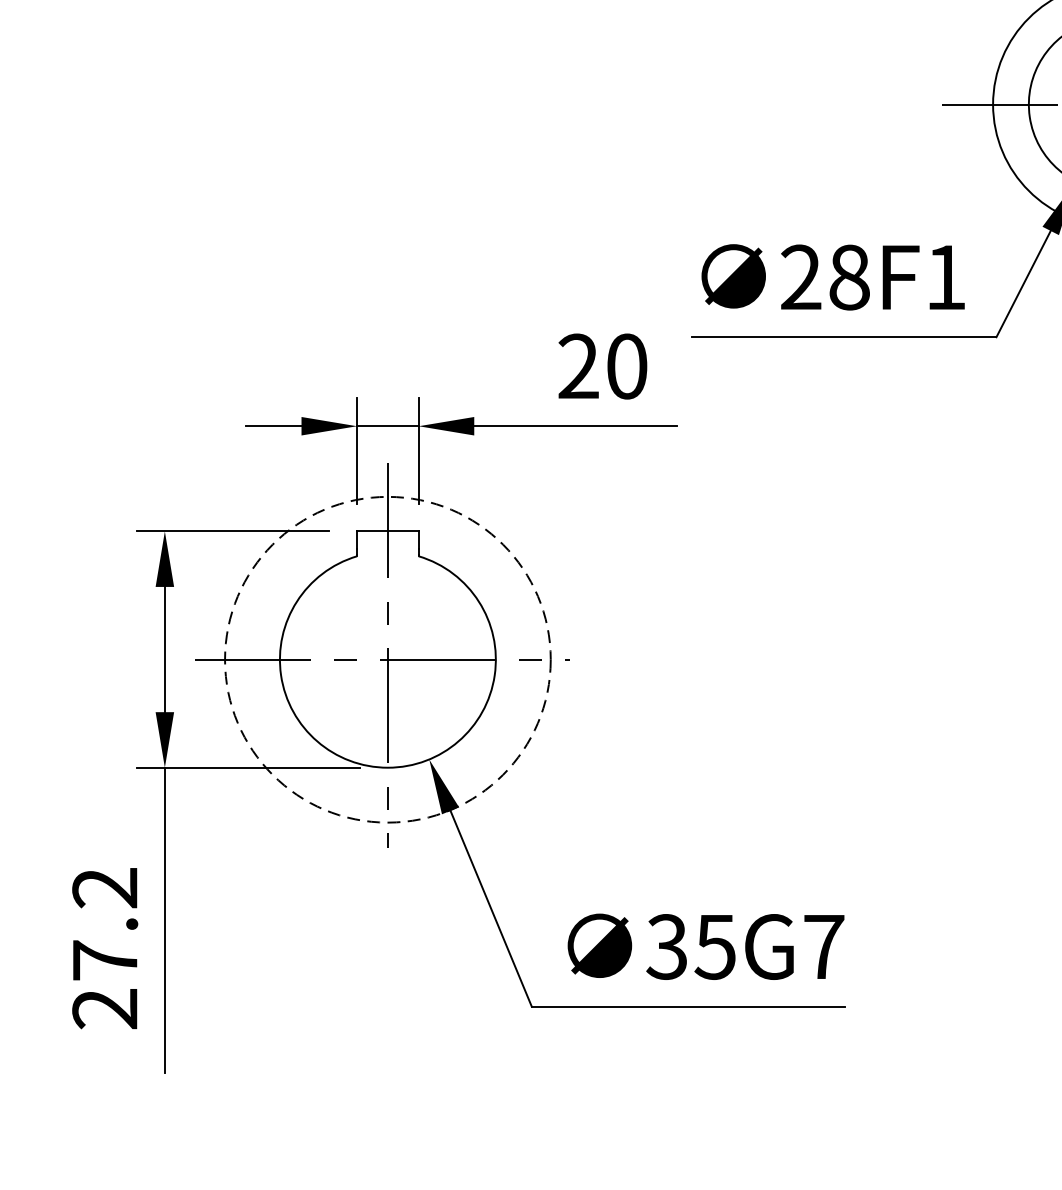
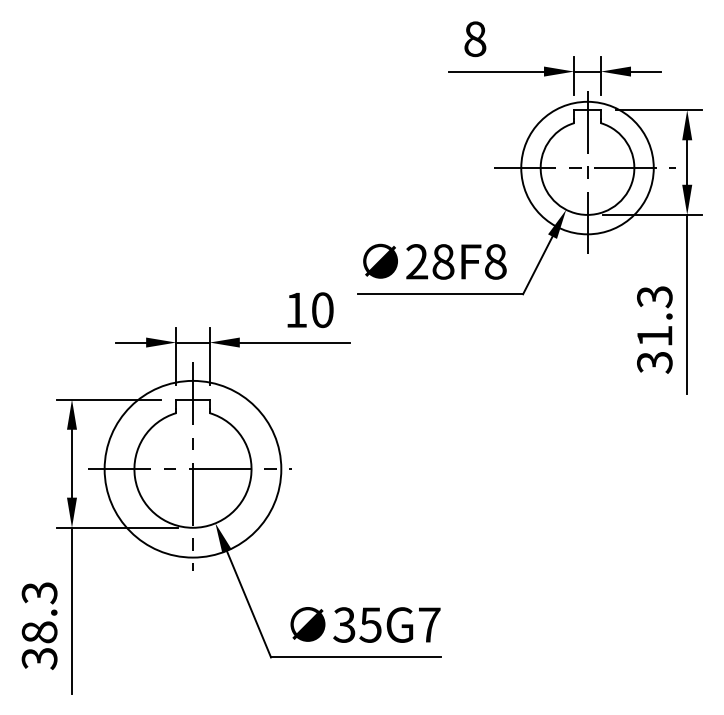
text: (945, 276) -> (495, 261), 28F1 -> 28F8
text: (578, 365) -> (296, 309), 20 -> 10
circle: (387, 658) -> (192, 468), dashed -> solid
text: (104, 949) -> (39, 626), 27.2 -> 38.3

